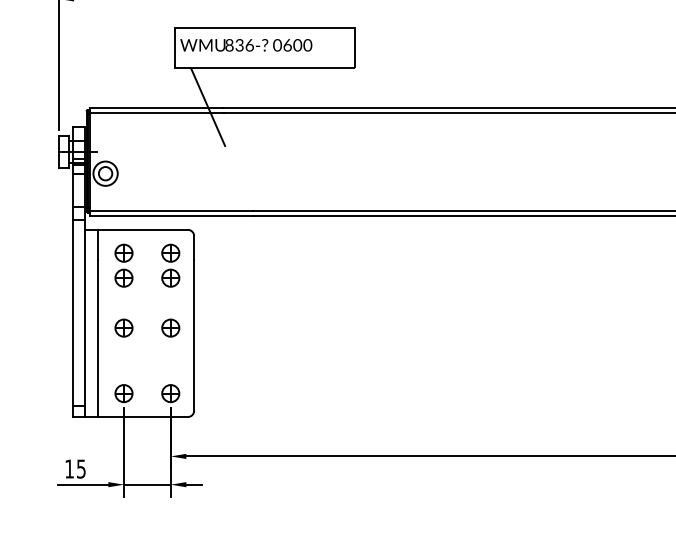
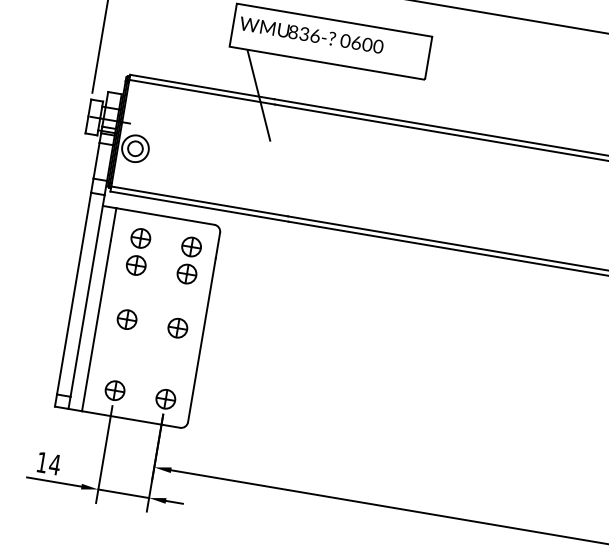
text: (81, 468) -> (55, 464), 15 -> 14

